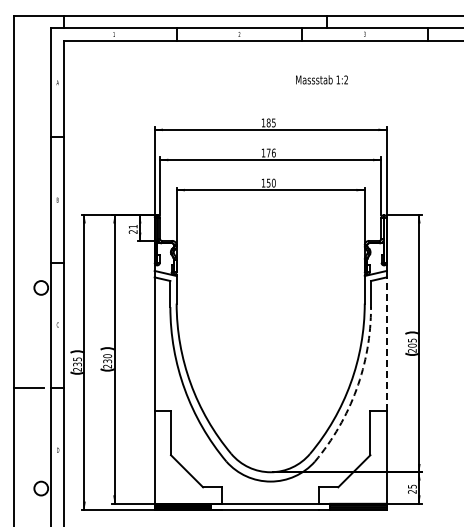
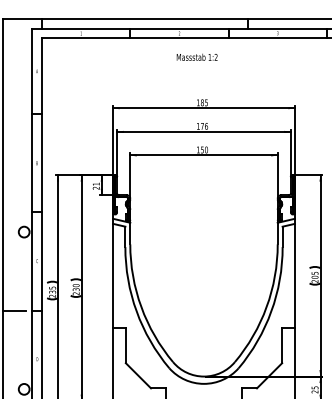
text: (321, 79) -> (196, 57), moved
line: (386, 344) -> (294, 276), dashed -> solid
arc: (356, 389) -> (271, 311), dashed -> solid

